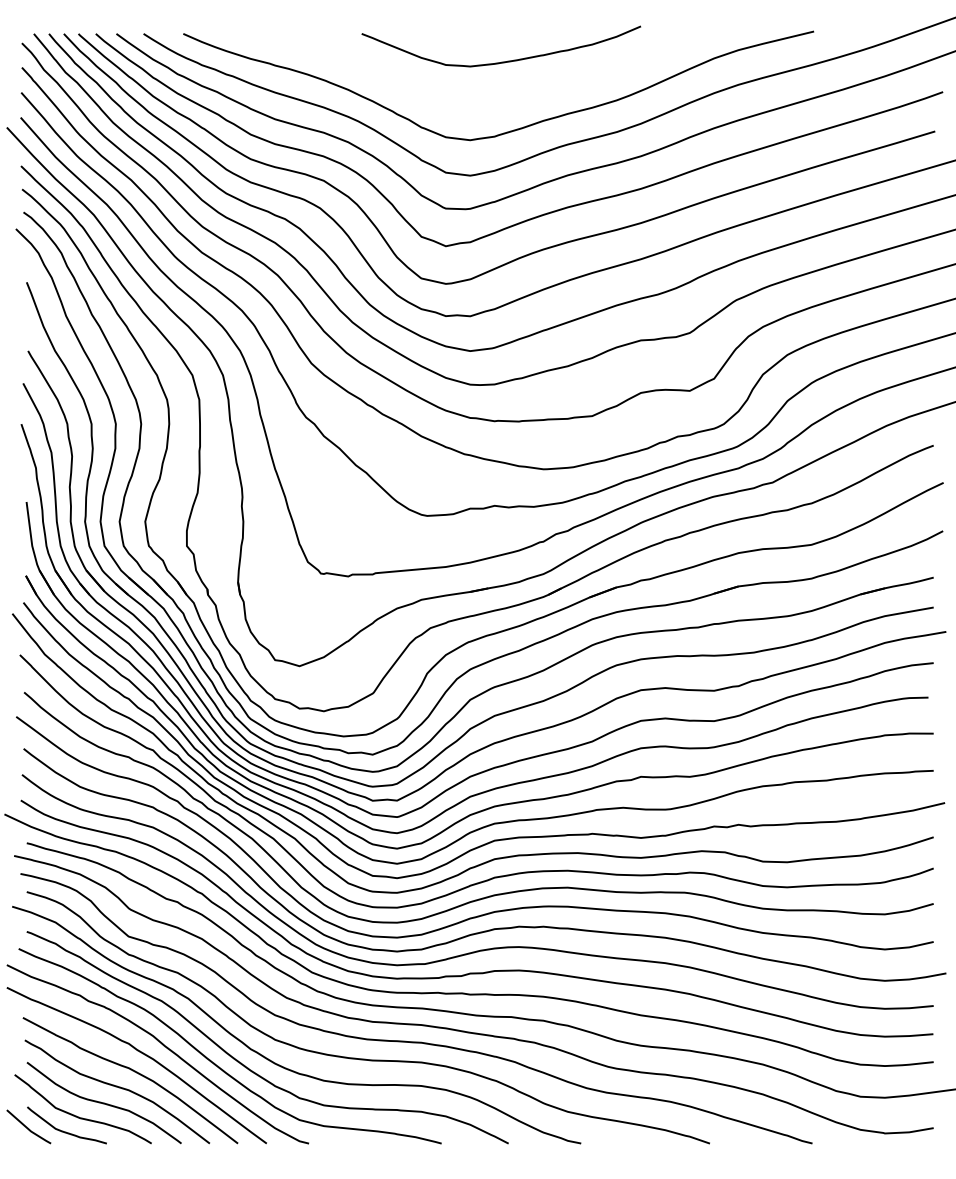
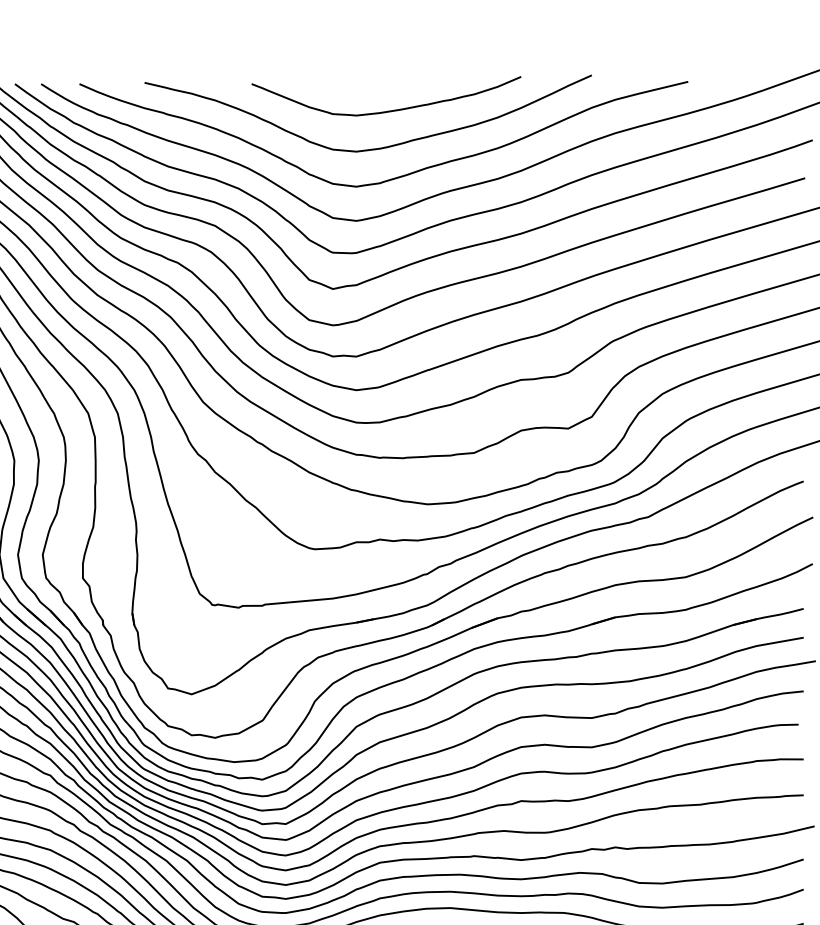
curve: (487, 100) -> (373, 148), added

